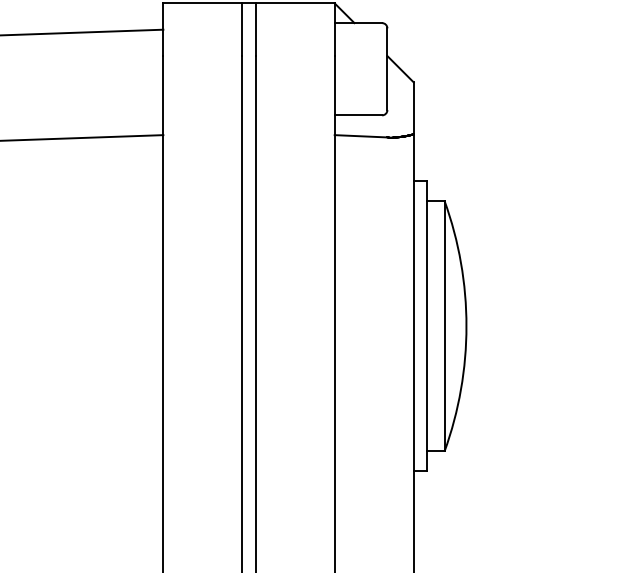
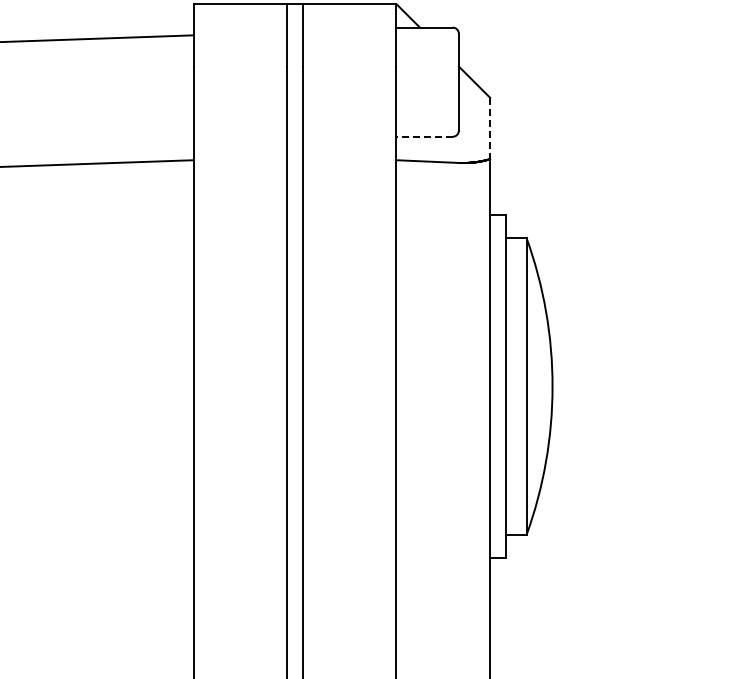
line: (414, 108) -> (490, 128), solid -> dashed
line: (358, 115) -> (424, 136), solid -> dashed

